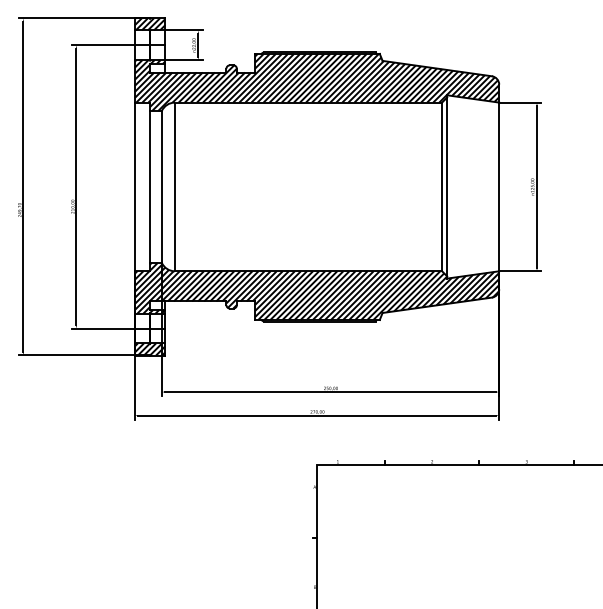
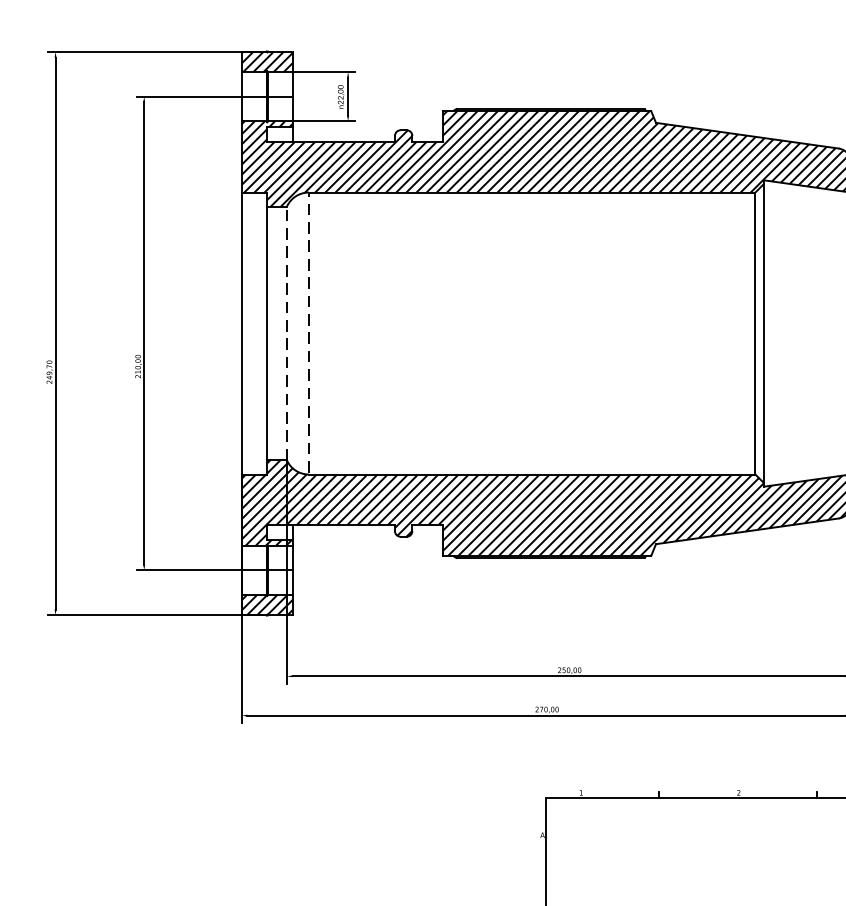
line: (161, 186) -> (286, 332), solid -> dashed
line: (174, 186) -> (308, 332), solid -> dashed

